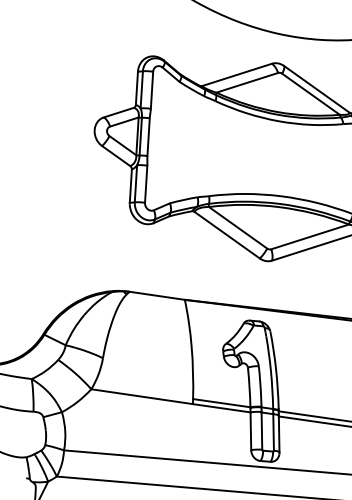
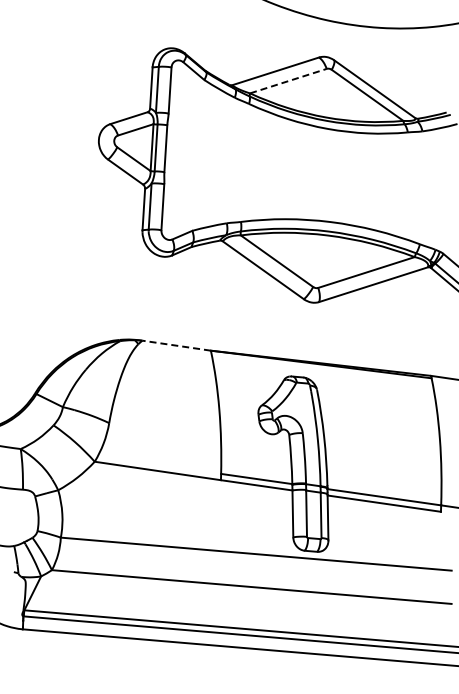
line: (247, 83) -> (288, 81), solid -> dashed
line: (157, 295) -> (176, 345), solid -> dashed

